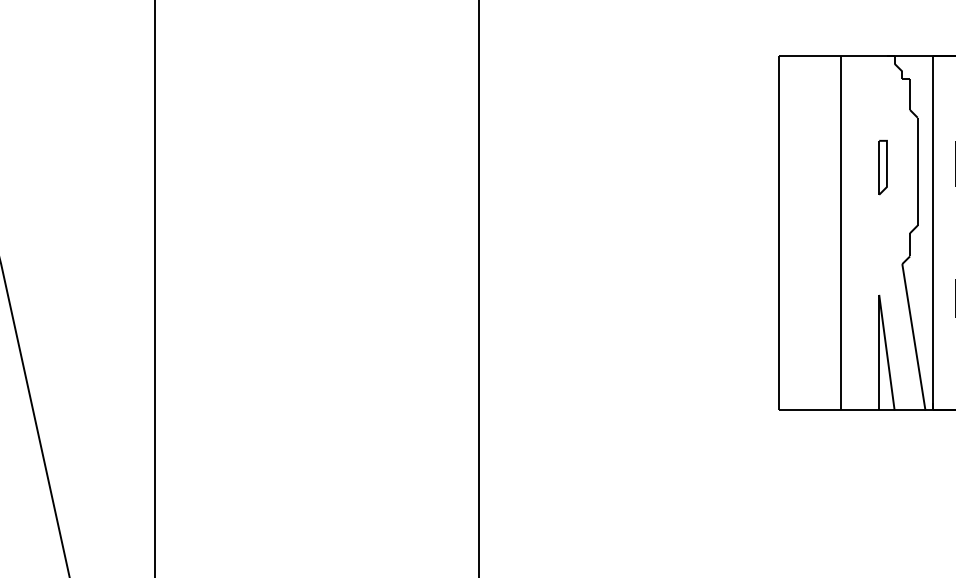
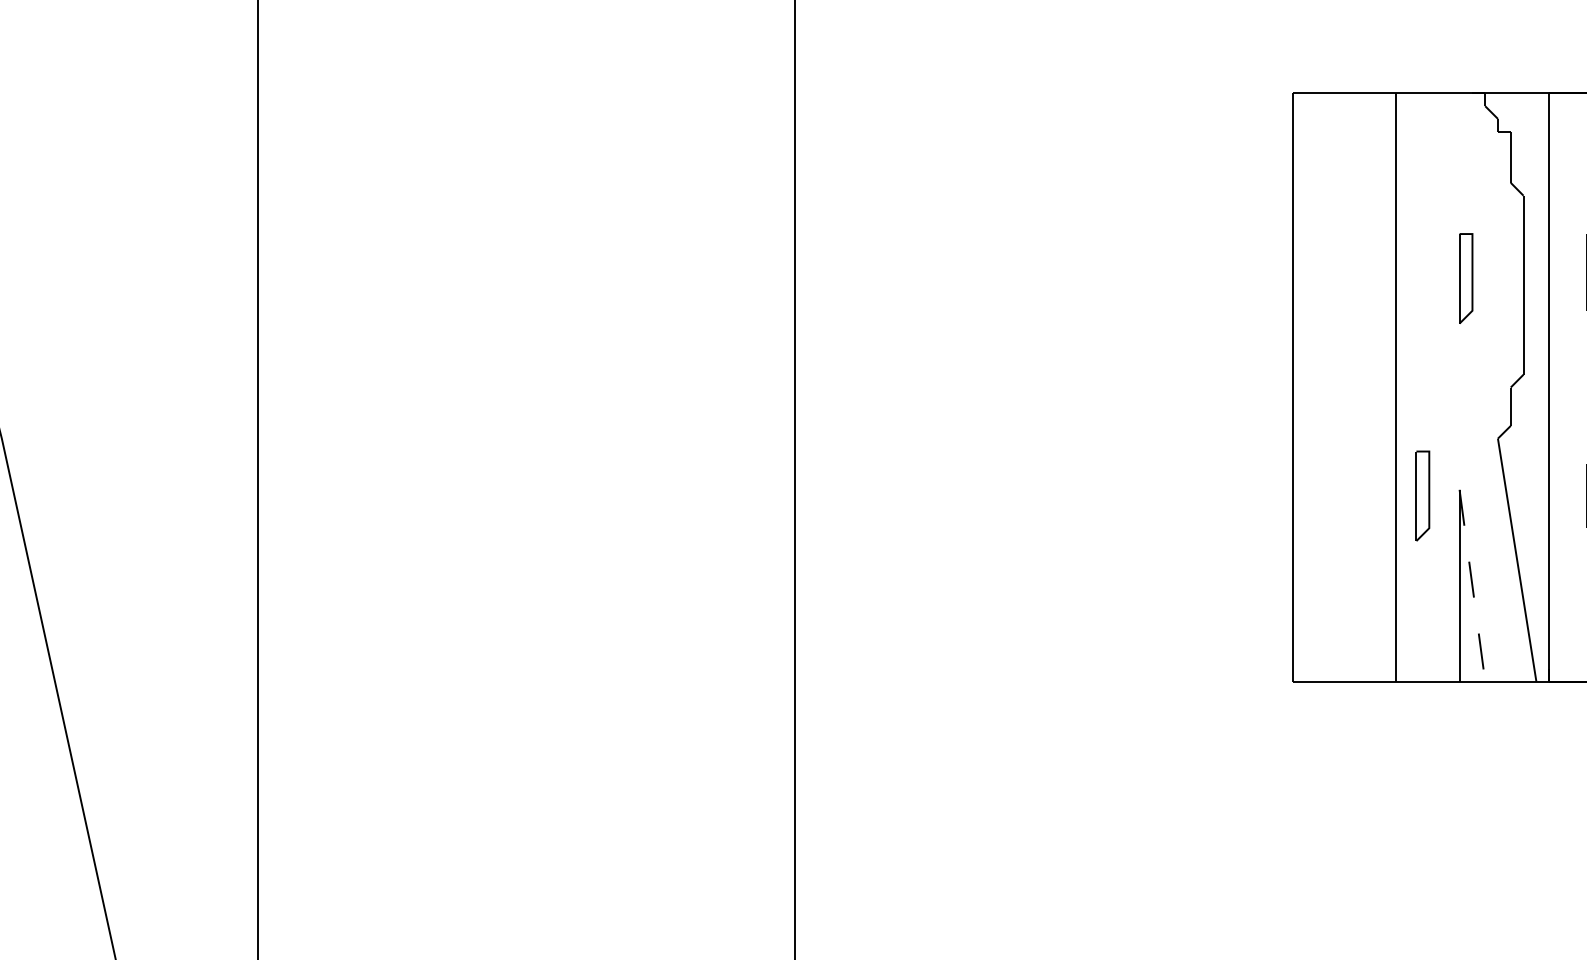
part: (856, 298) -> (1421, 495), added
line: (886, 353) -> (1471, 587), solid -> dashed

